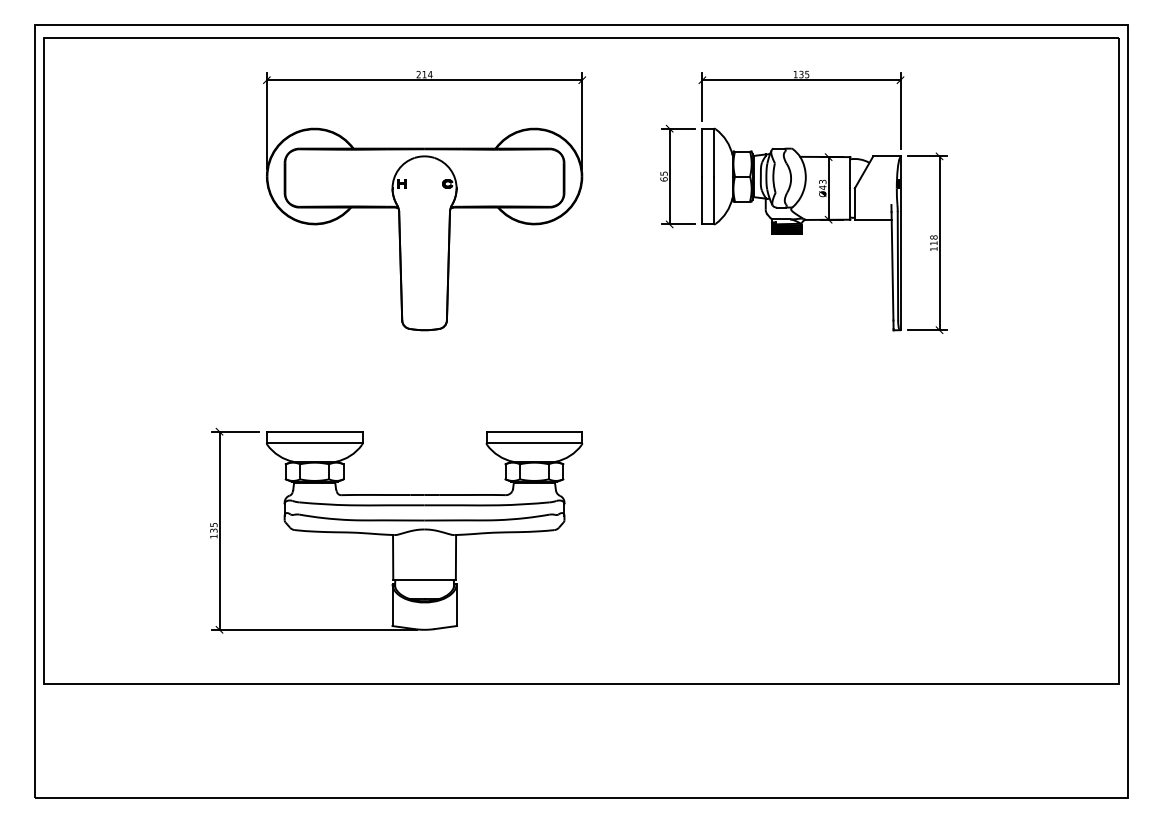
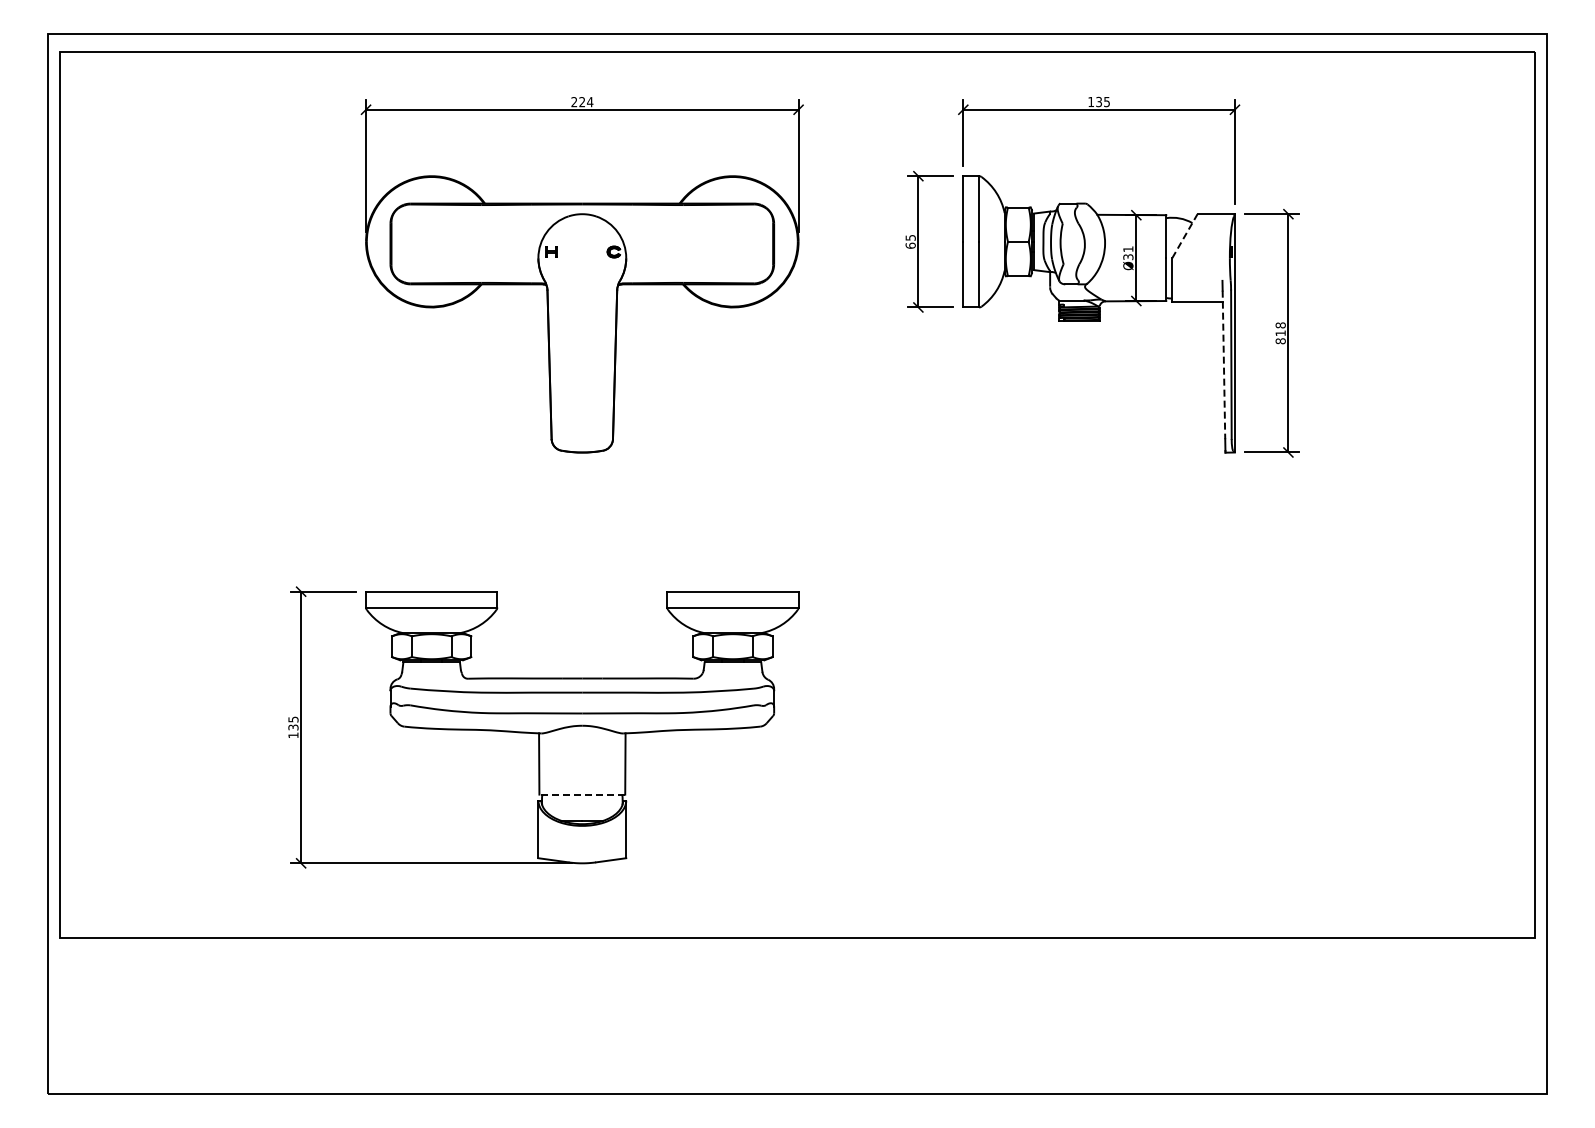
text: (424, 74) -> (582, 102), 214 -> 224
line: (864, 171) -> (1185, 235), solid -> dashed
text: (822, 185) -> (1128, 253), Ø43 -> Ø31
text: (933, 249) -> (1280, 341), 118 -> 818
line: (892, 266) -> (1223, 365), solid -> dashed
line: (424, 579) -> (582, 794), solid -> dashed

